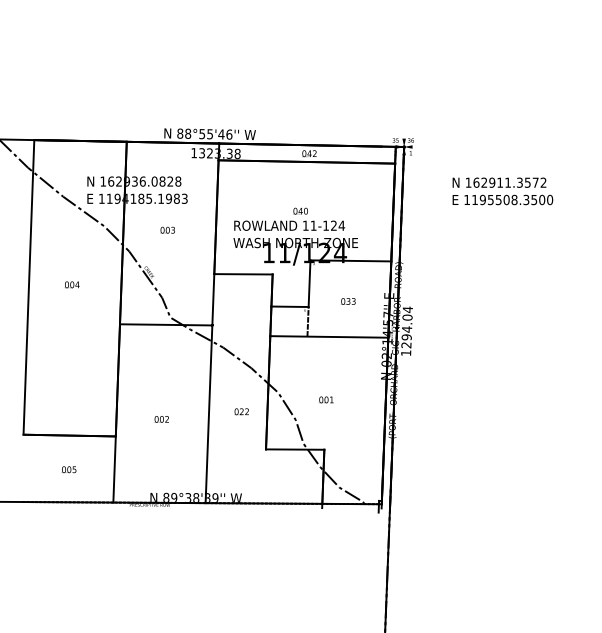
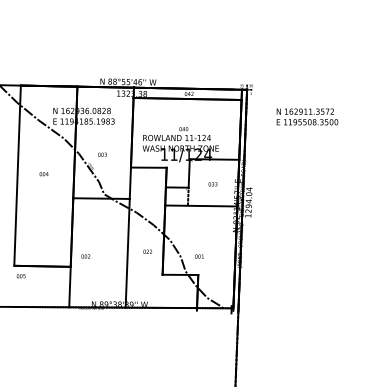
text: (167, 229) -> (102, 154), moved
text: (326, 399) -> (199, 256), moved
text: (161, 419) -> (85, 256), moved
text: (68, 470) -> (20, 276), moved

